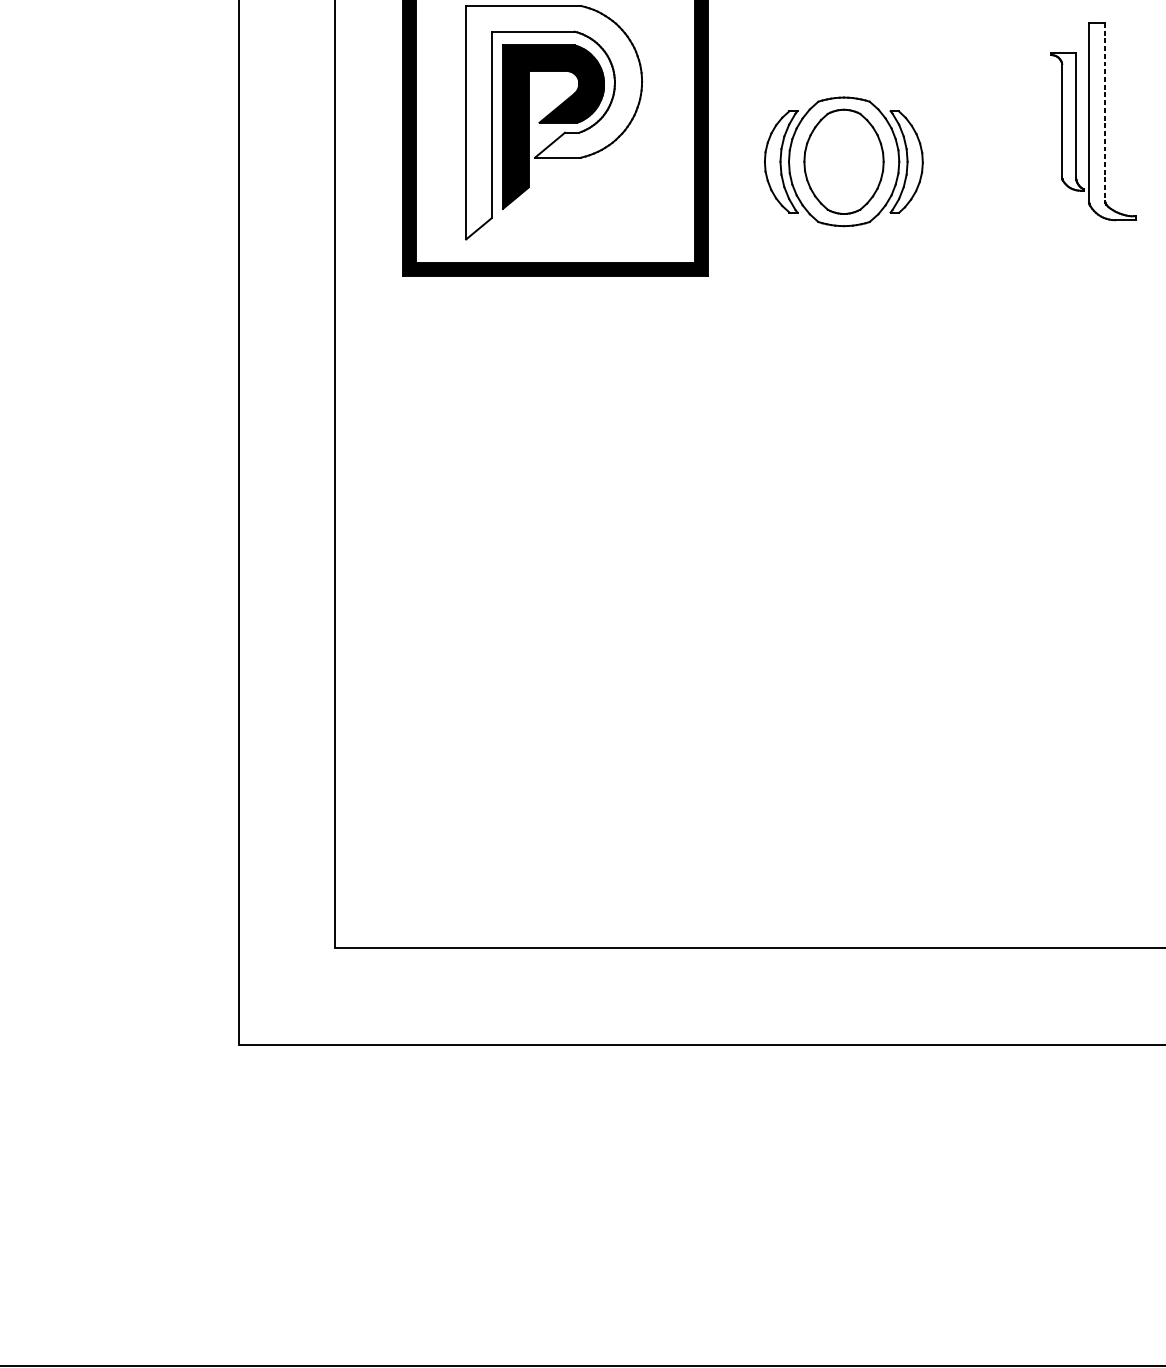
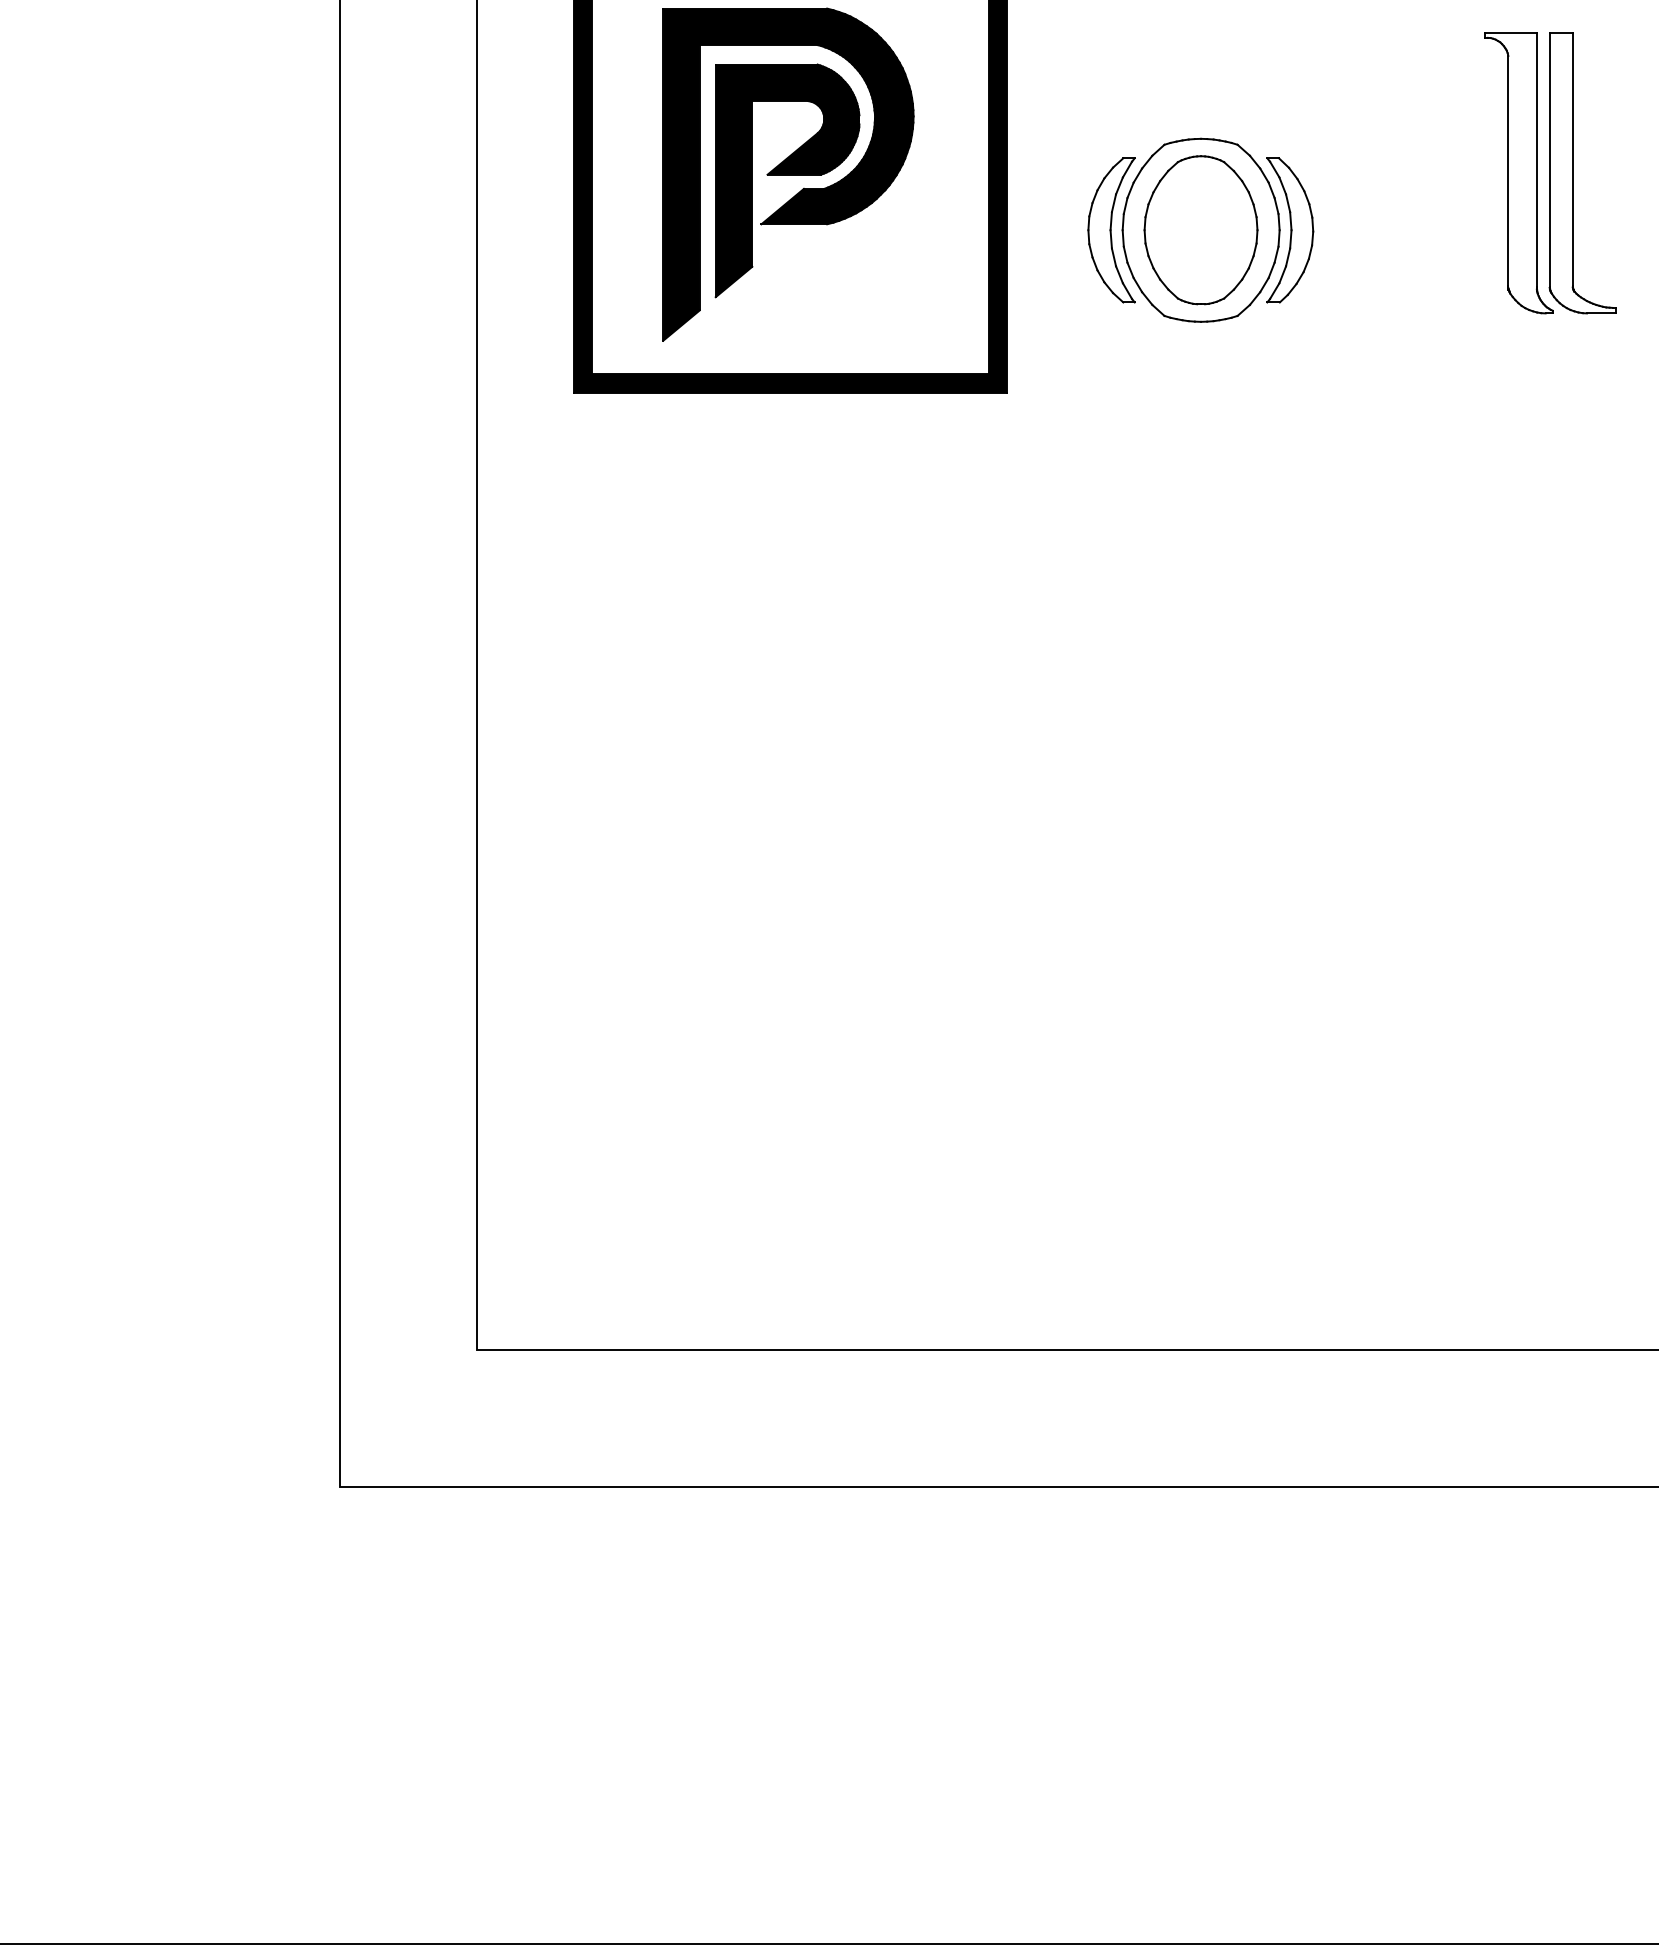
line: (1105, 112) -> (1572, 159), dashed -> solid
part: (1067, 121) -> (1518, 173), size x1.43
fill: (554, 122) -> (788, 174), added

